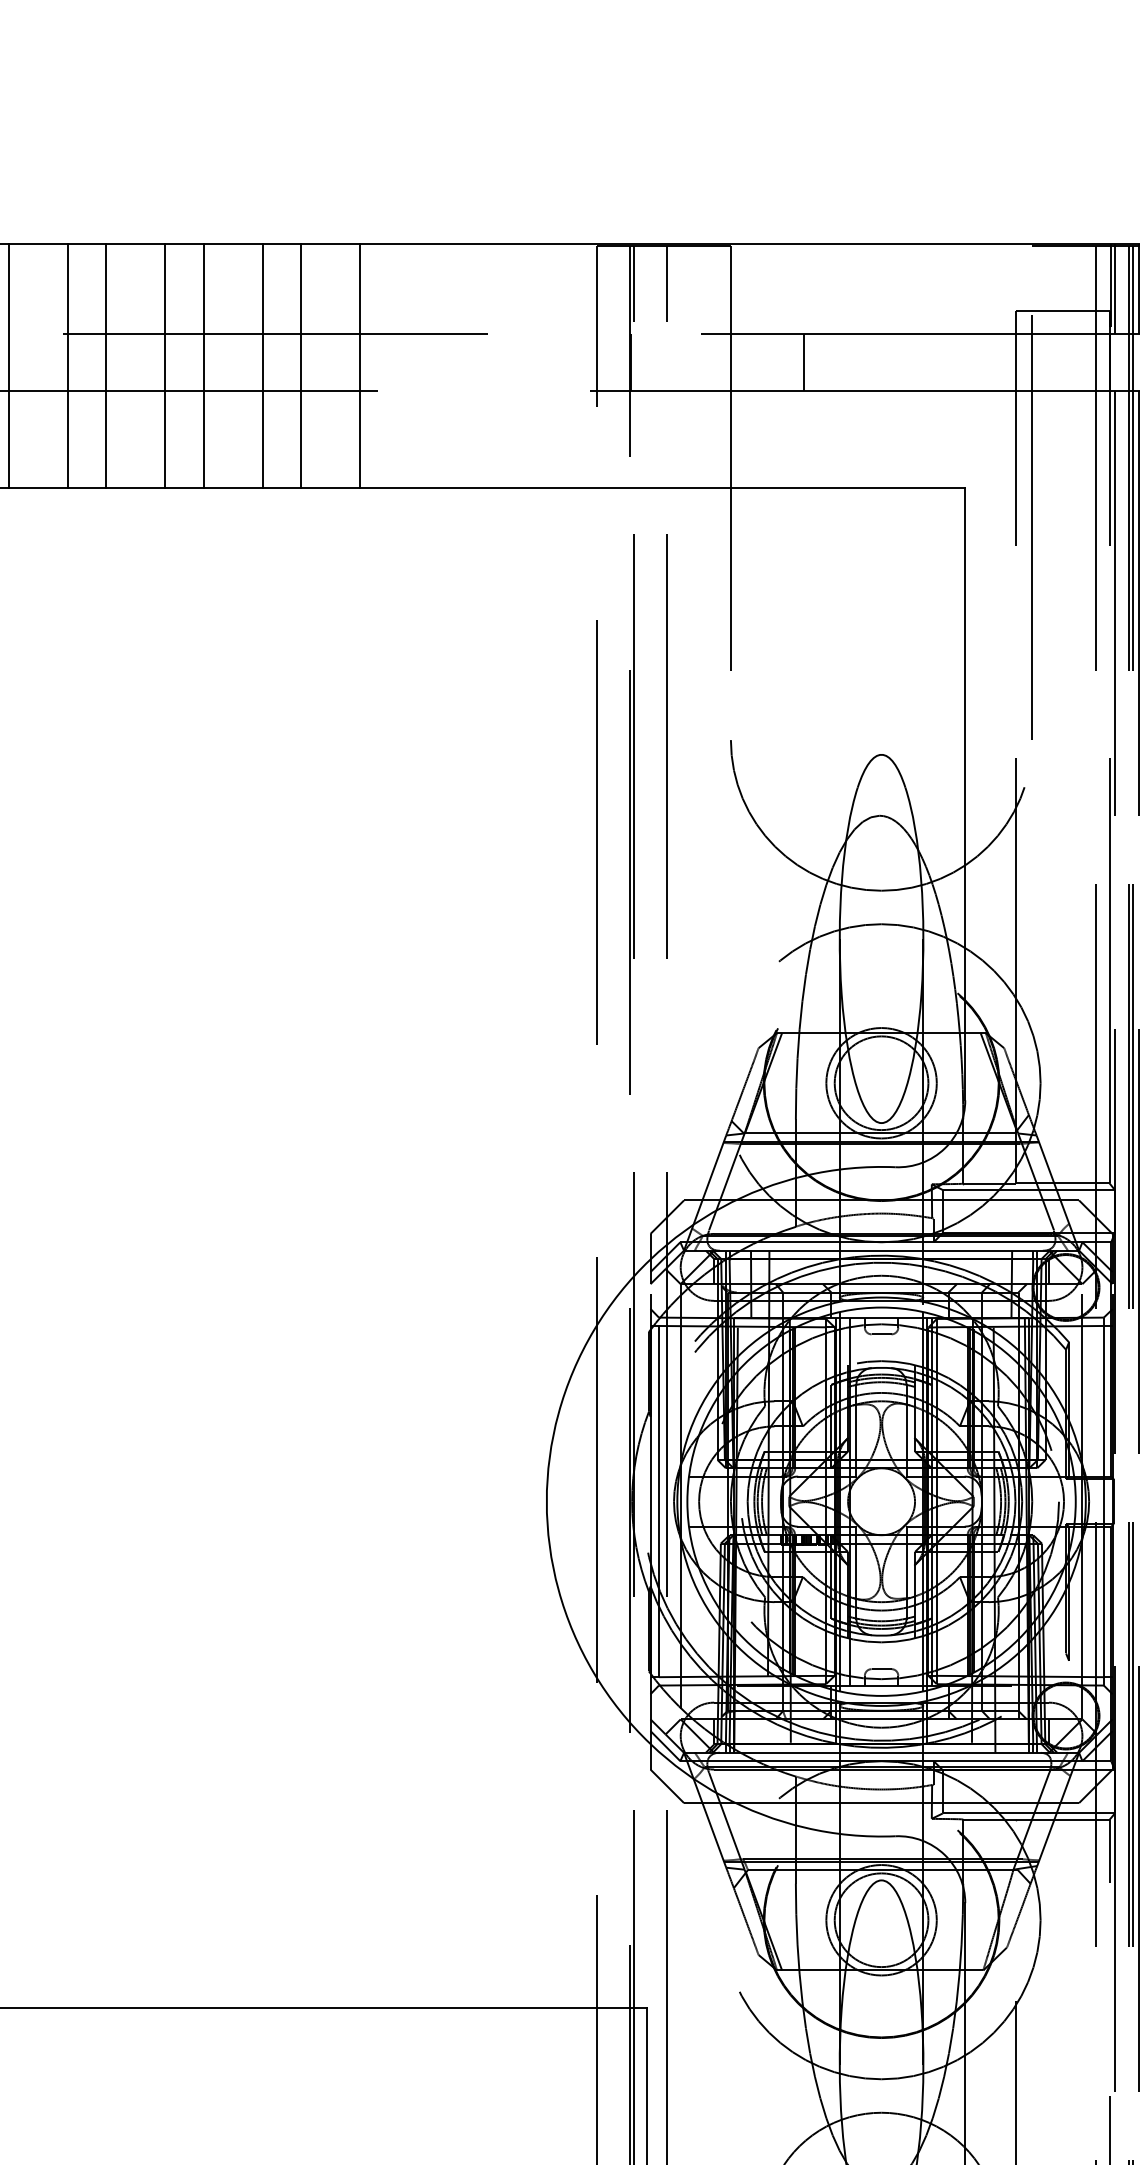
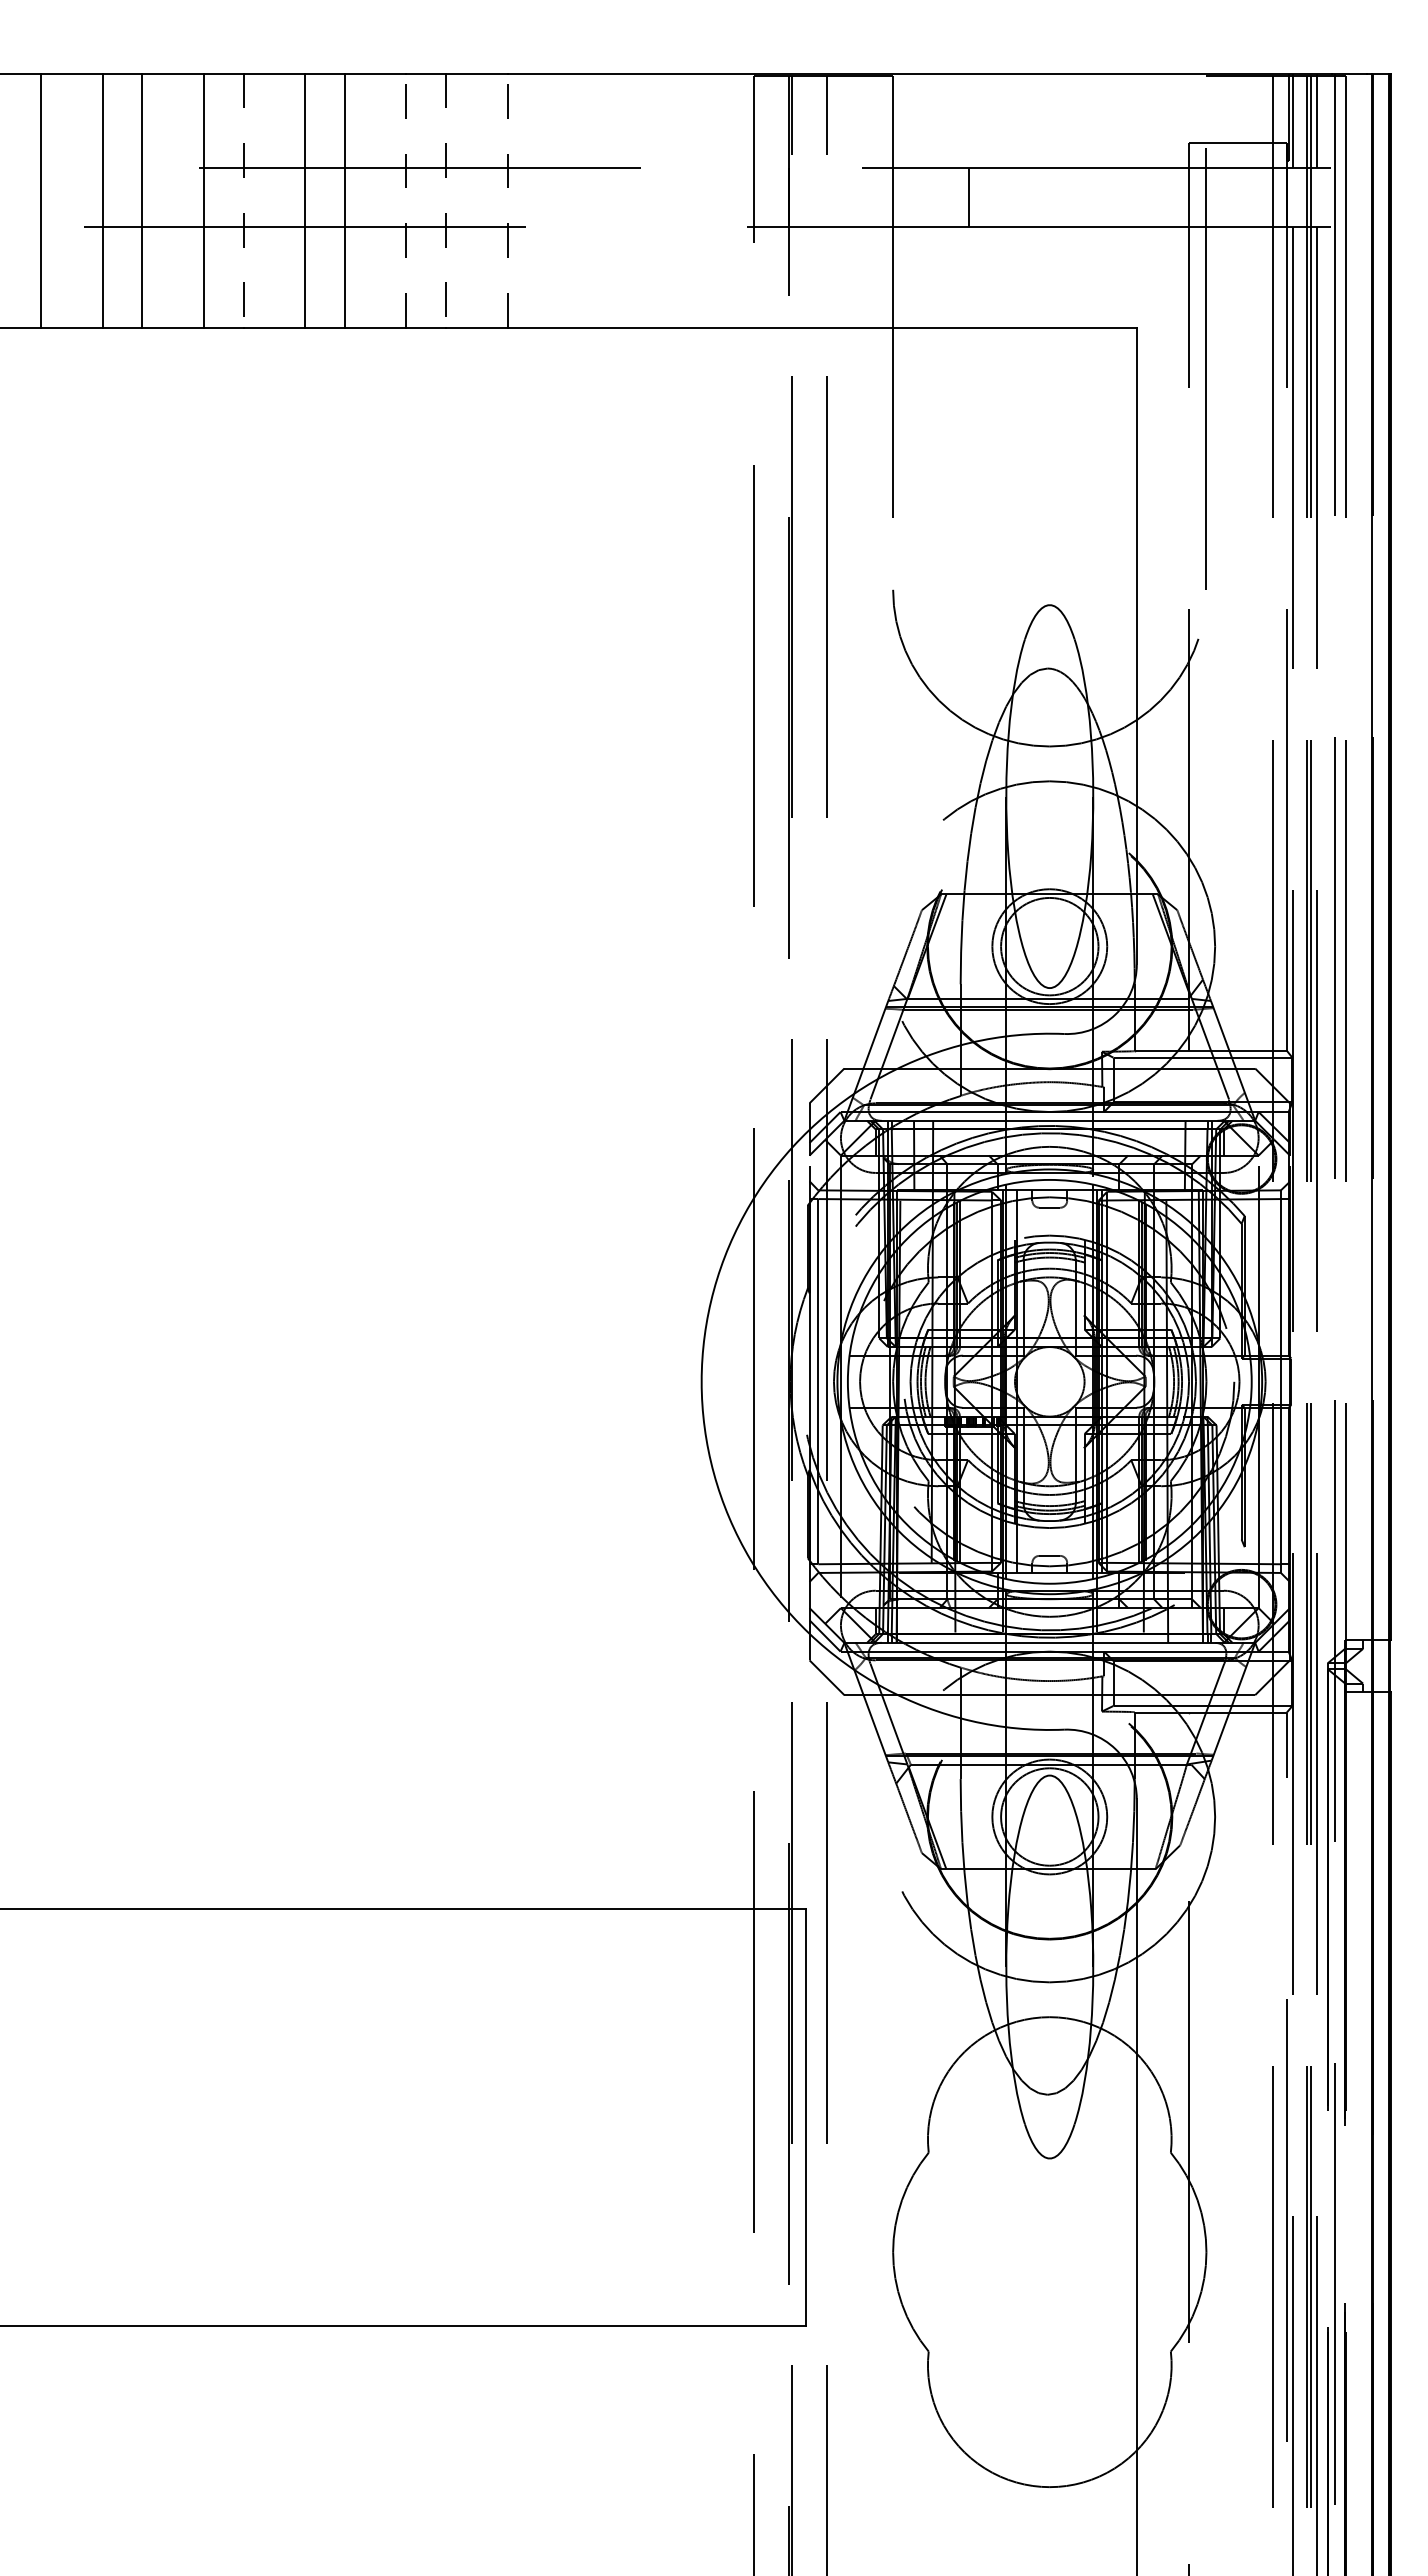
line: (262, 365) -> (406, 200), solid -> dashed
line: (360, 365) -> (507, 200), solid -> dashed
line: (106, 366) -> (243, 201), solid -> dashed
line: (301, 366) -> (446, 201), solid -> dashed

